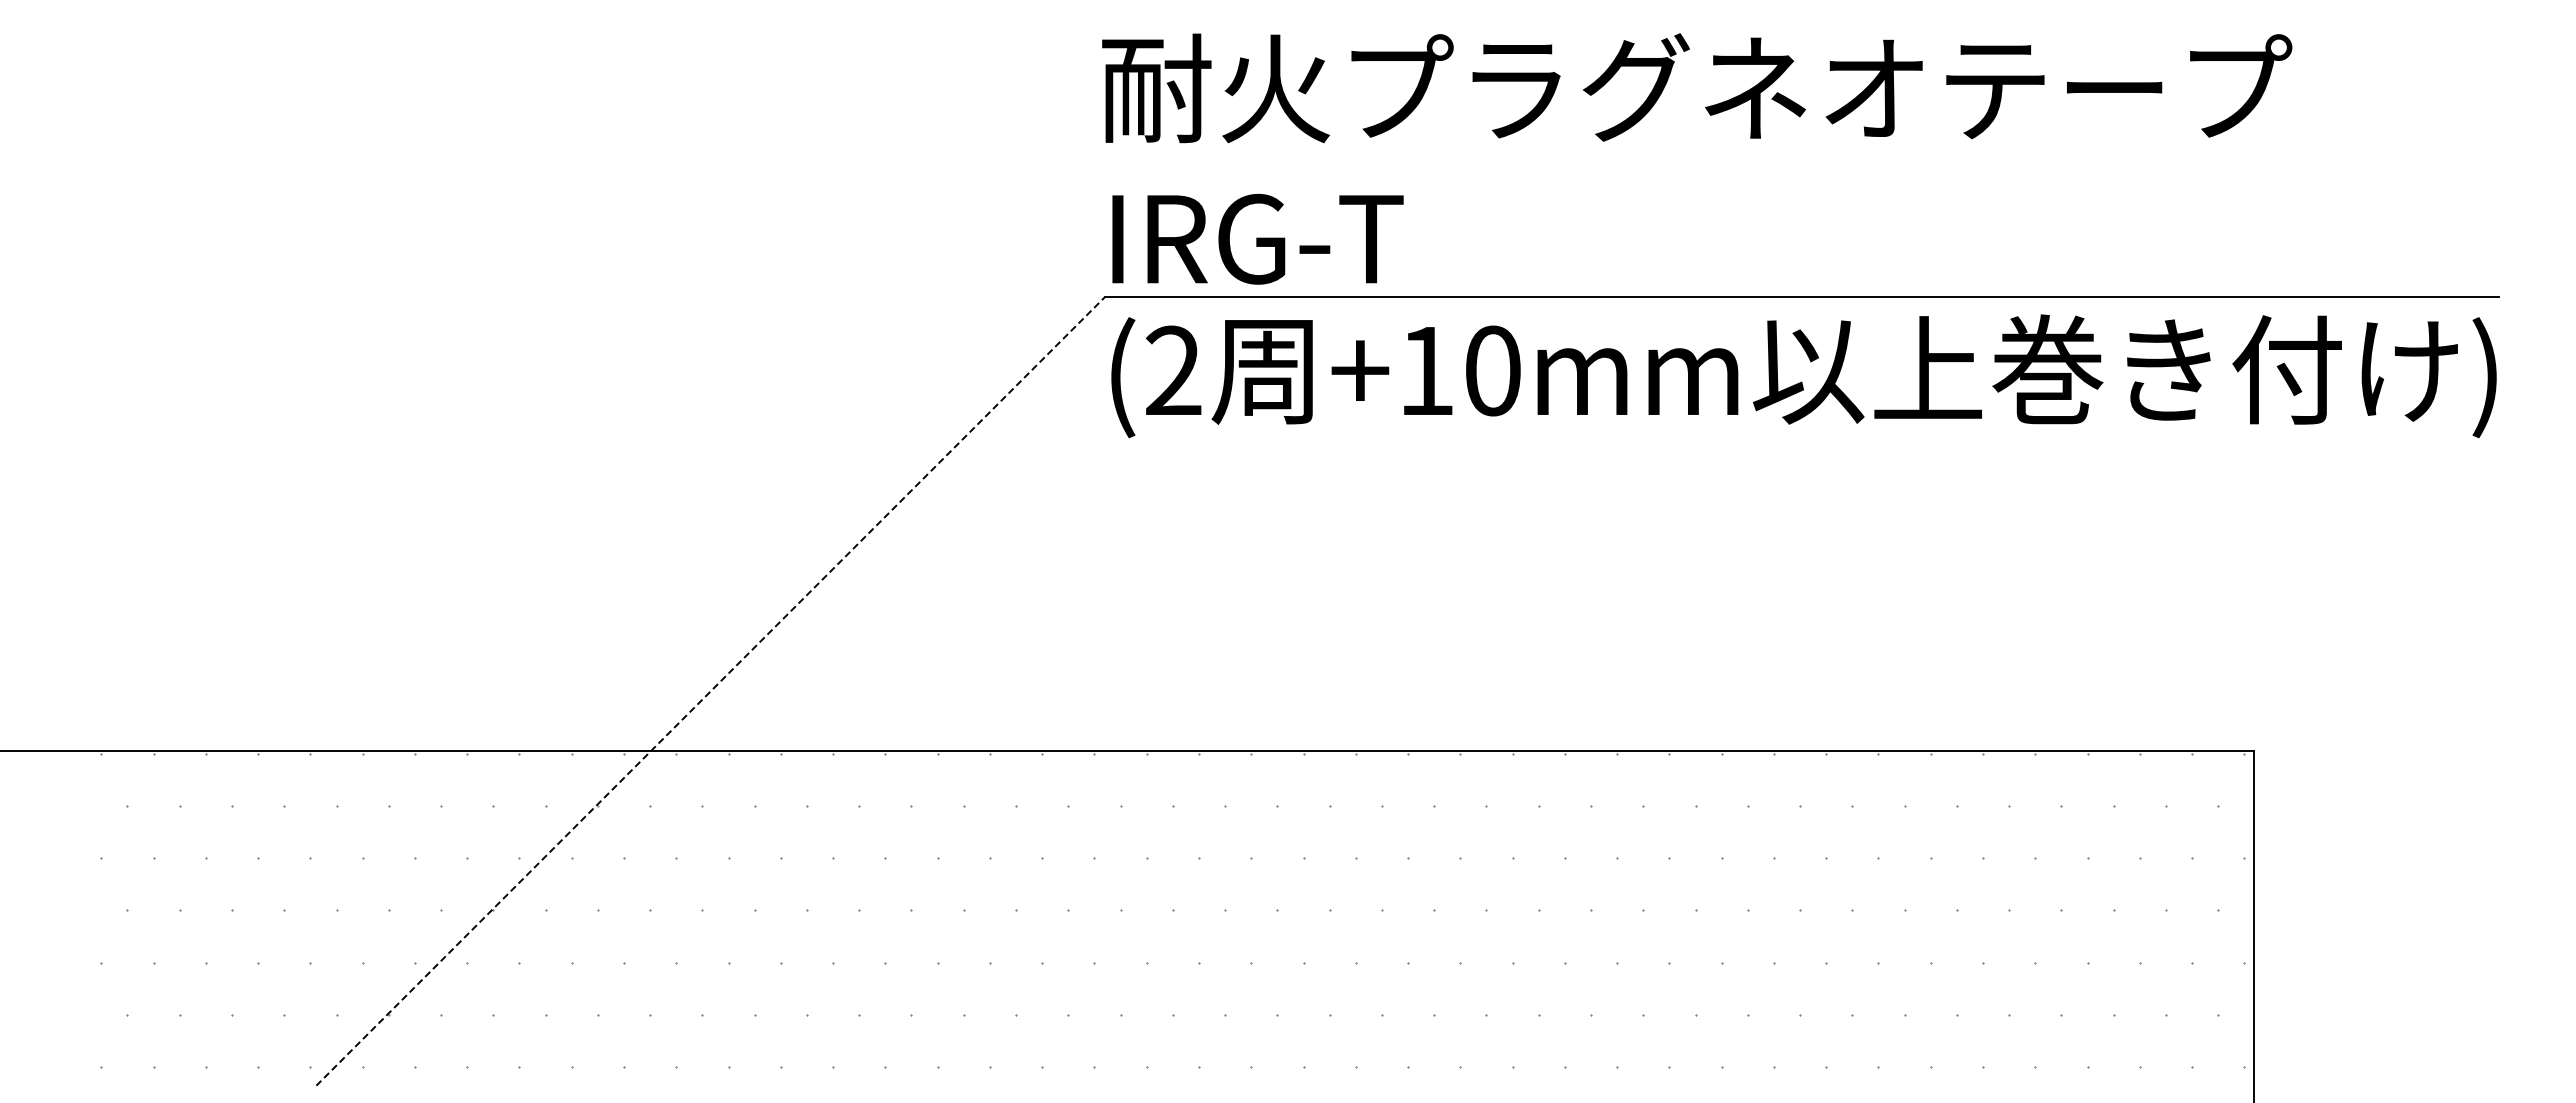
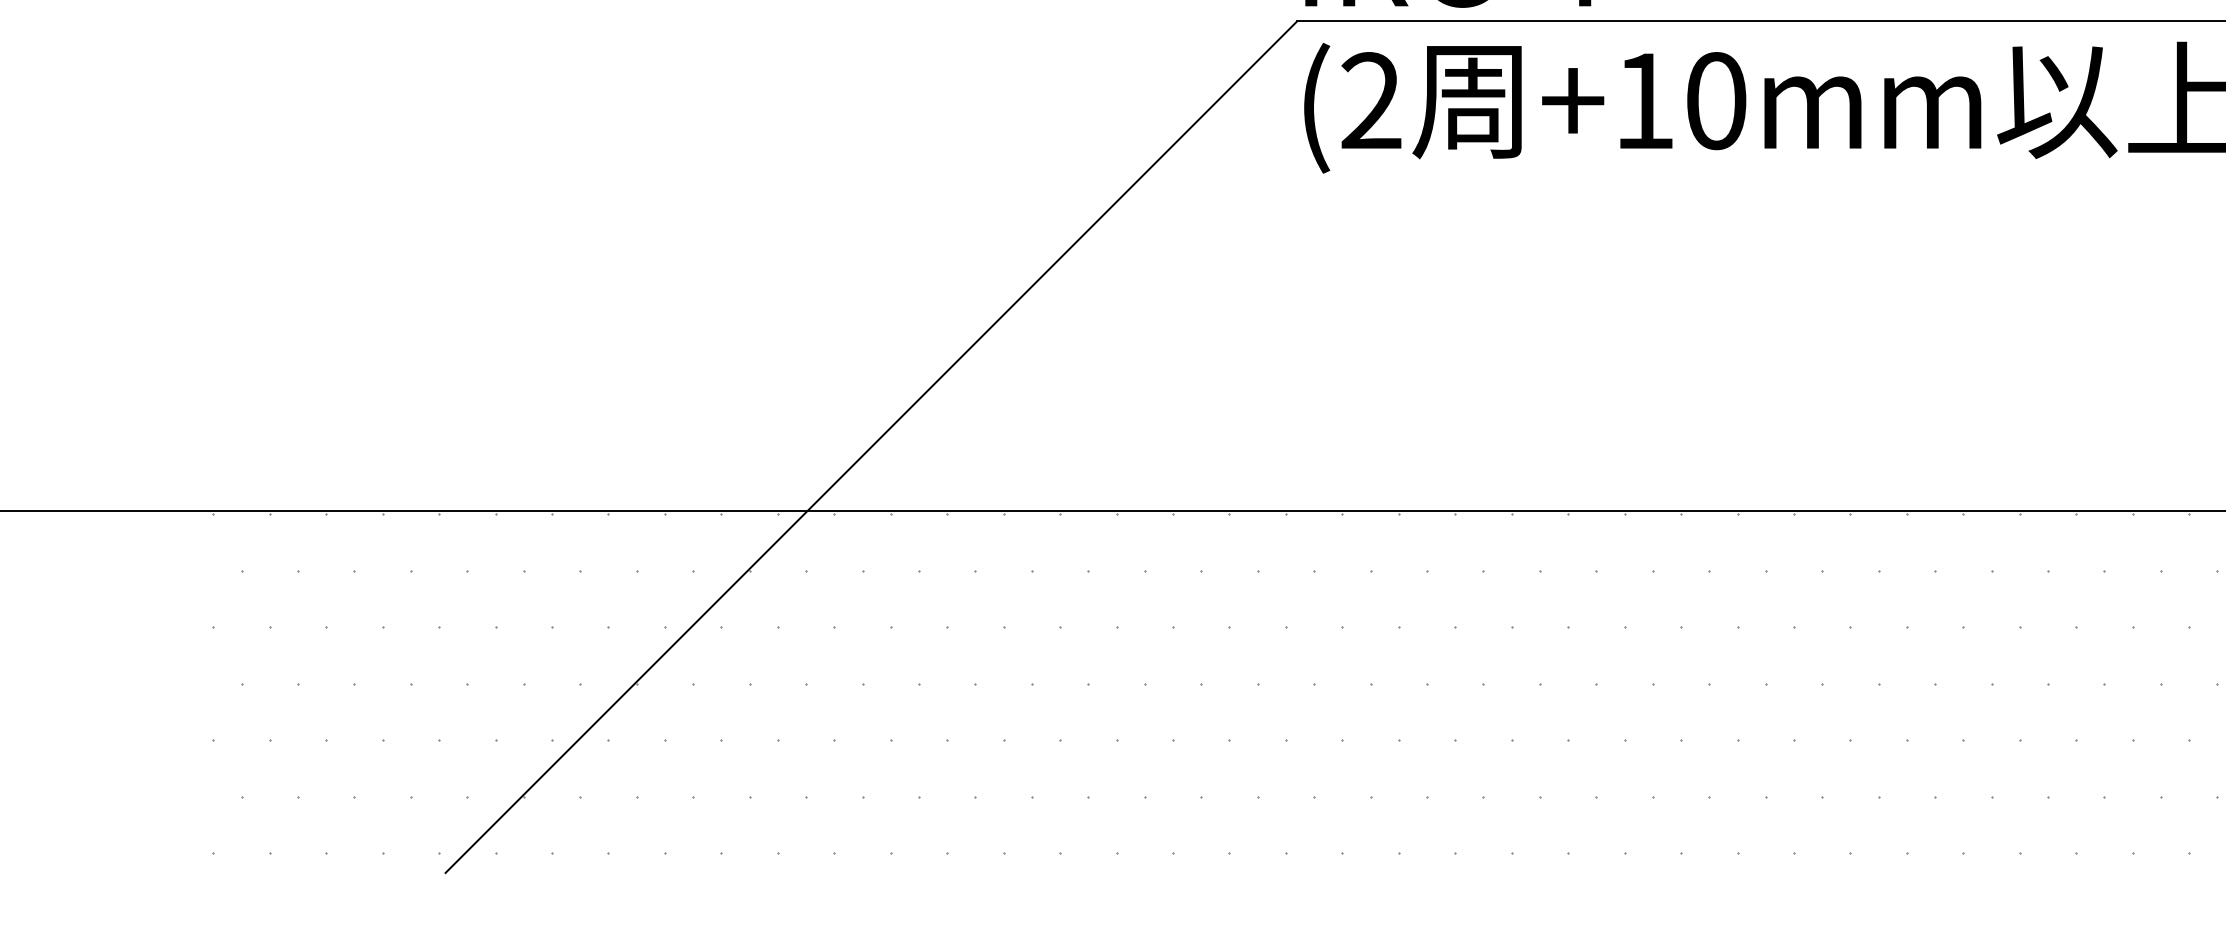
line: (710, 691) -> (871, 447), dashed -> solid

